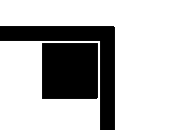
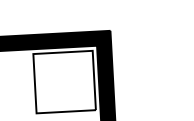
fill: (69, 71) -> (64, 82), removed

